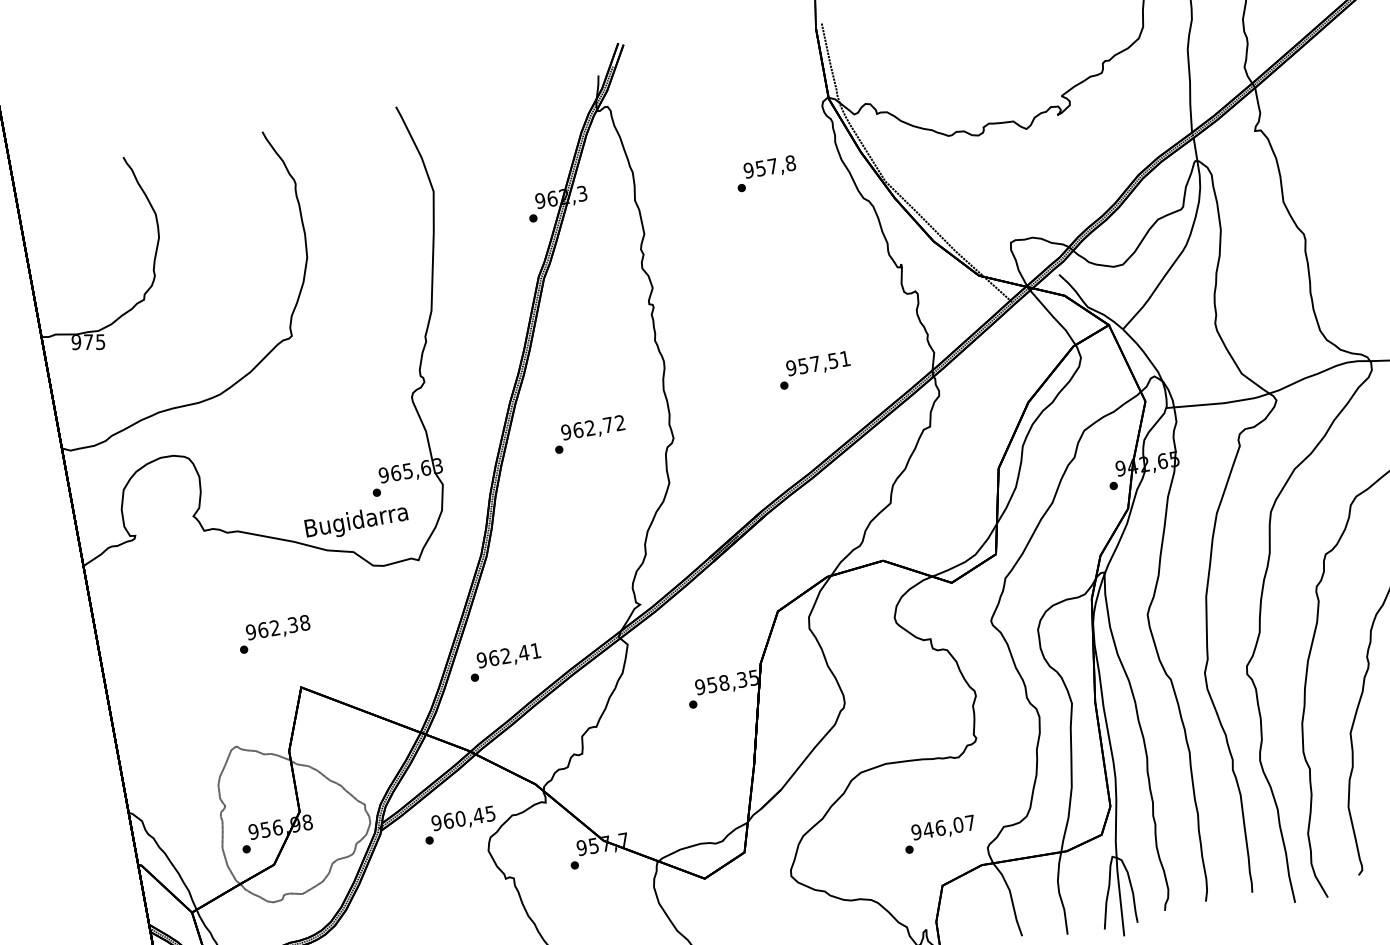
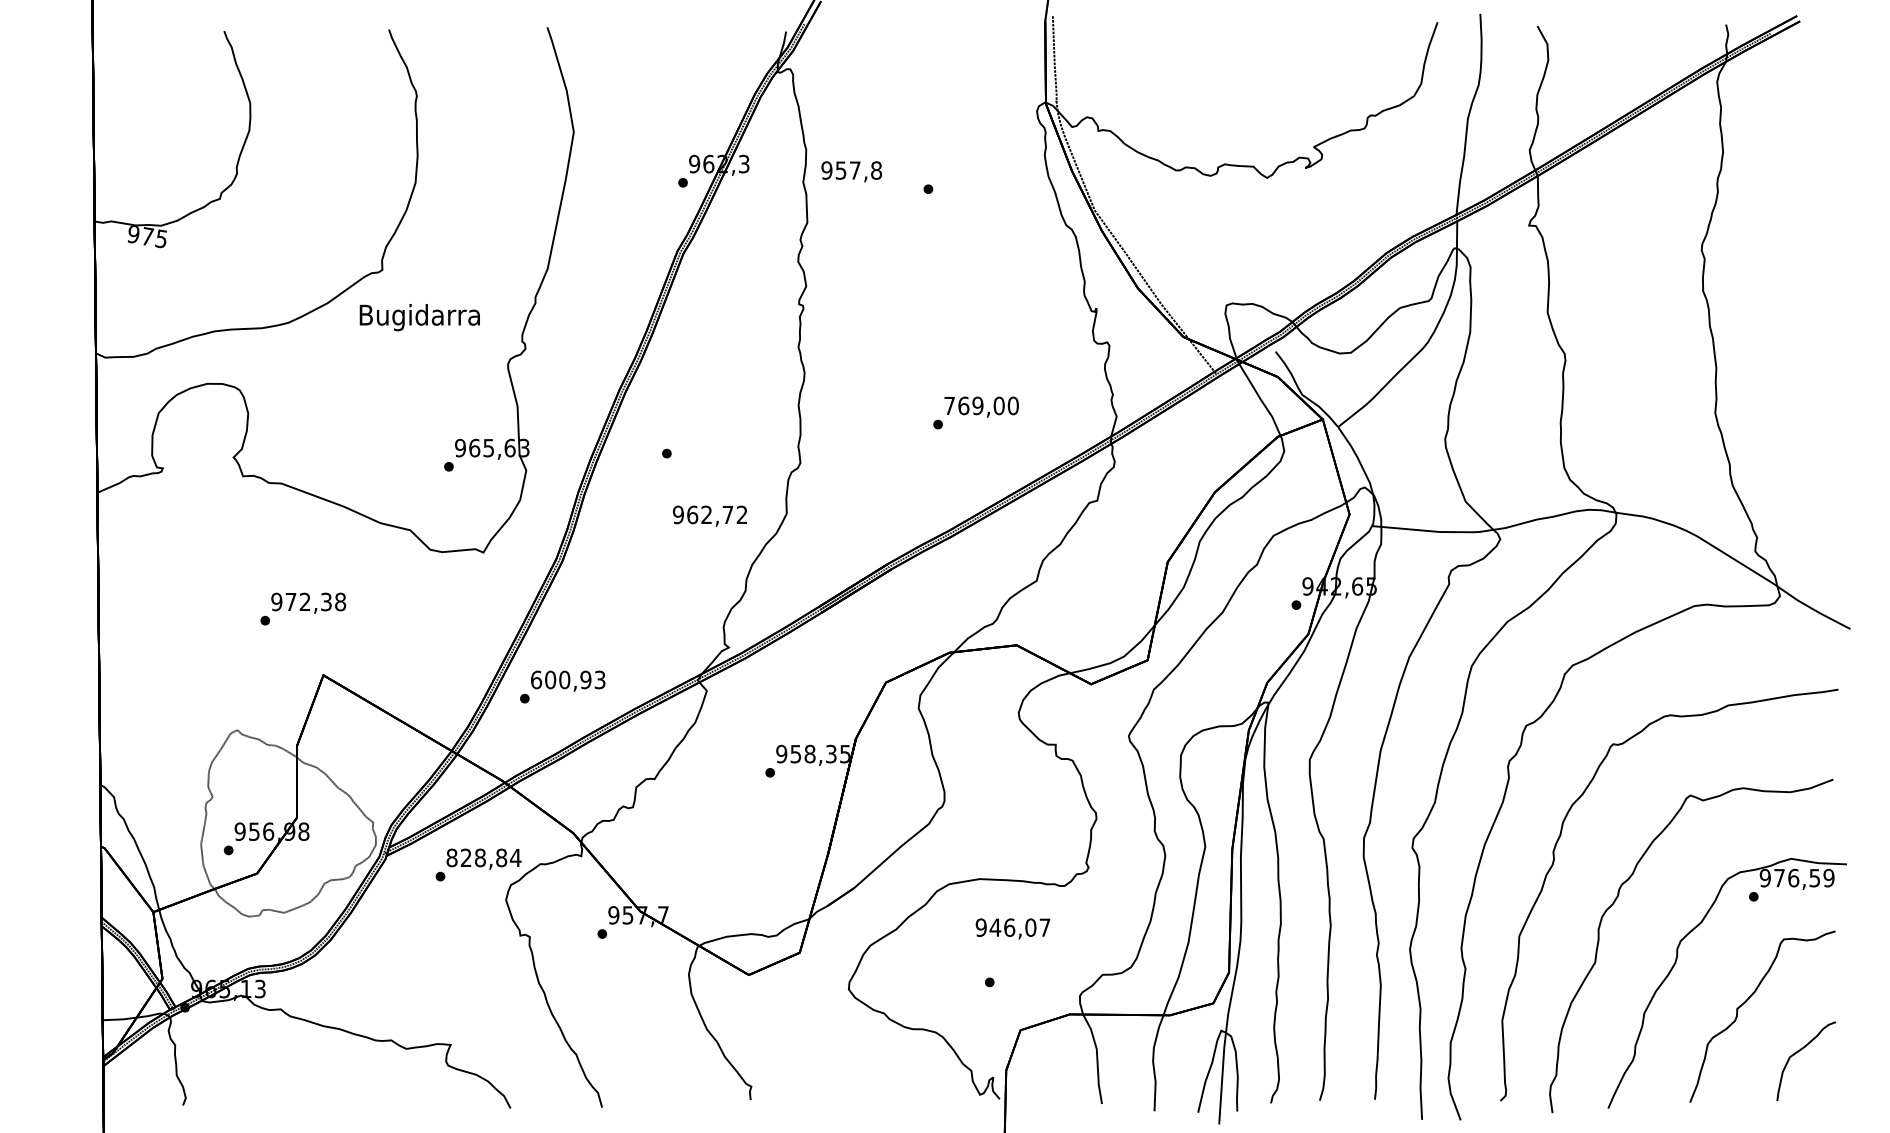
text: (769, 167) -> (851, 171), moved
text: (818, 363) -> (981, 405), 957,51 -> 769,00
text: (592, 428) -> (709, 515), moved
text: (356, 522) -> (419, 317), moved
text: (262, 629) -> (290, 601), 962,38 -> 972,38
text: (508, 655) -> (567, 679), 962,41 -> 600,93
text: (463, 818) -> (483, 857), 960,45 -> 828,84
text: (943, 828) -> (1012, 928), moved

